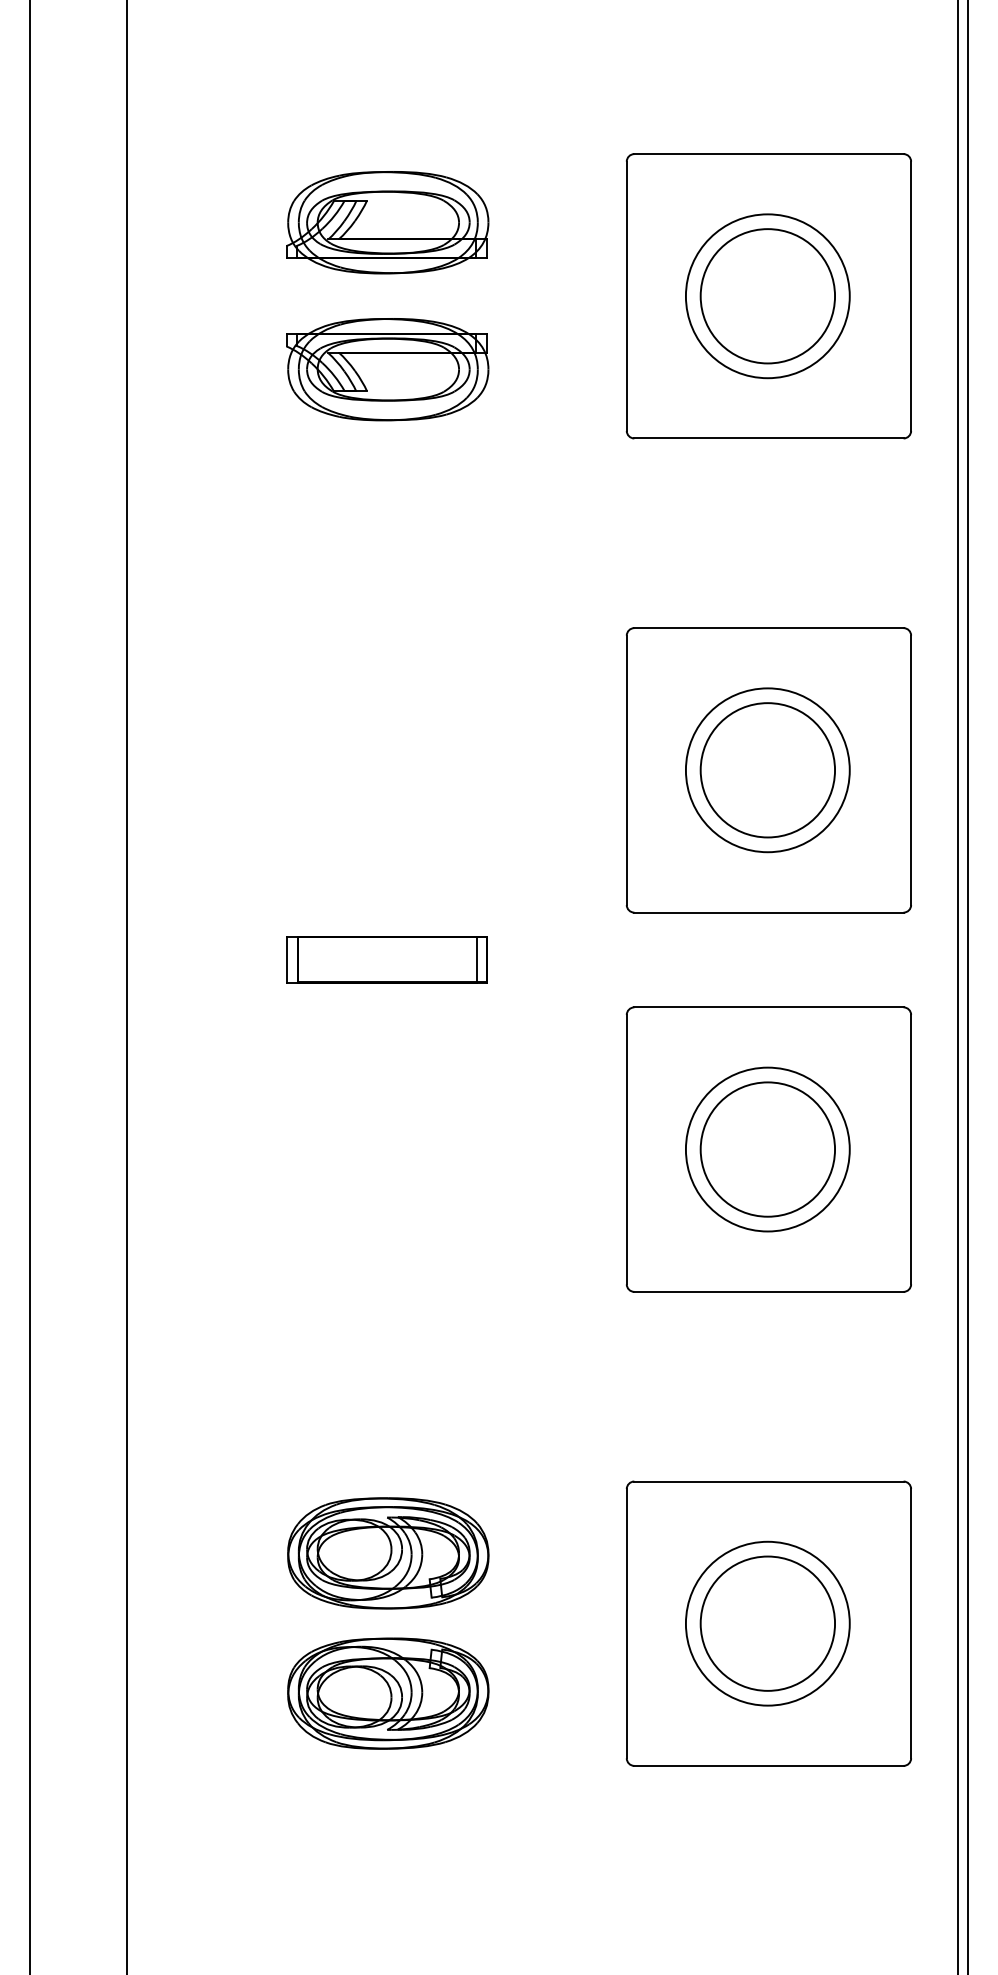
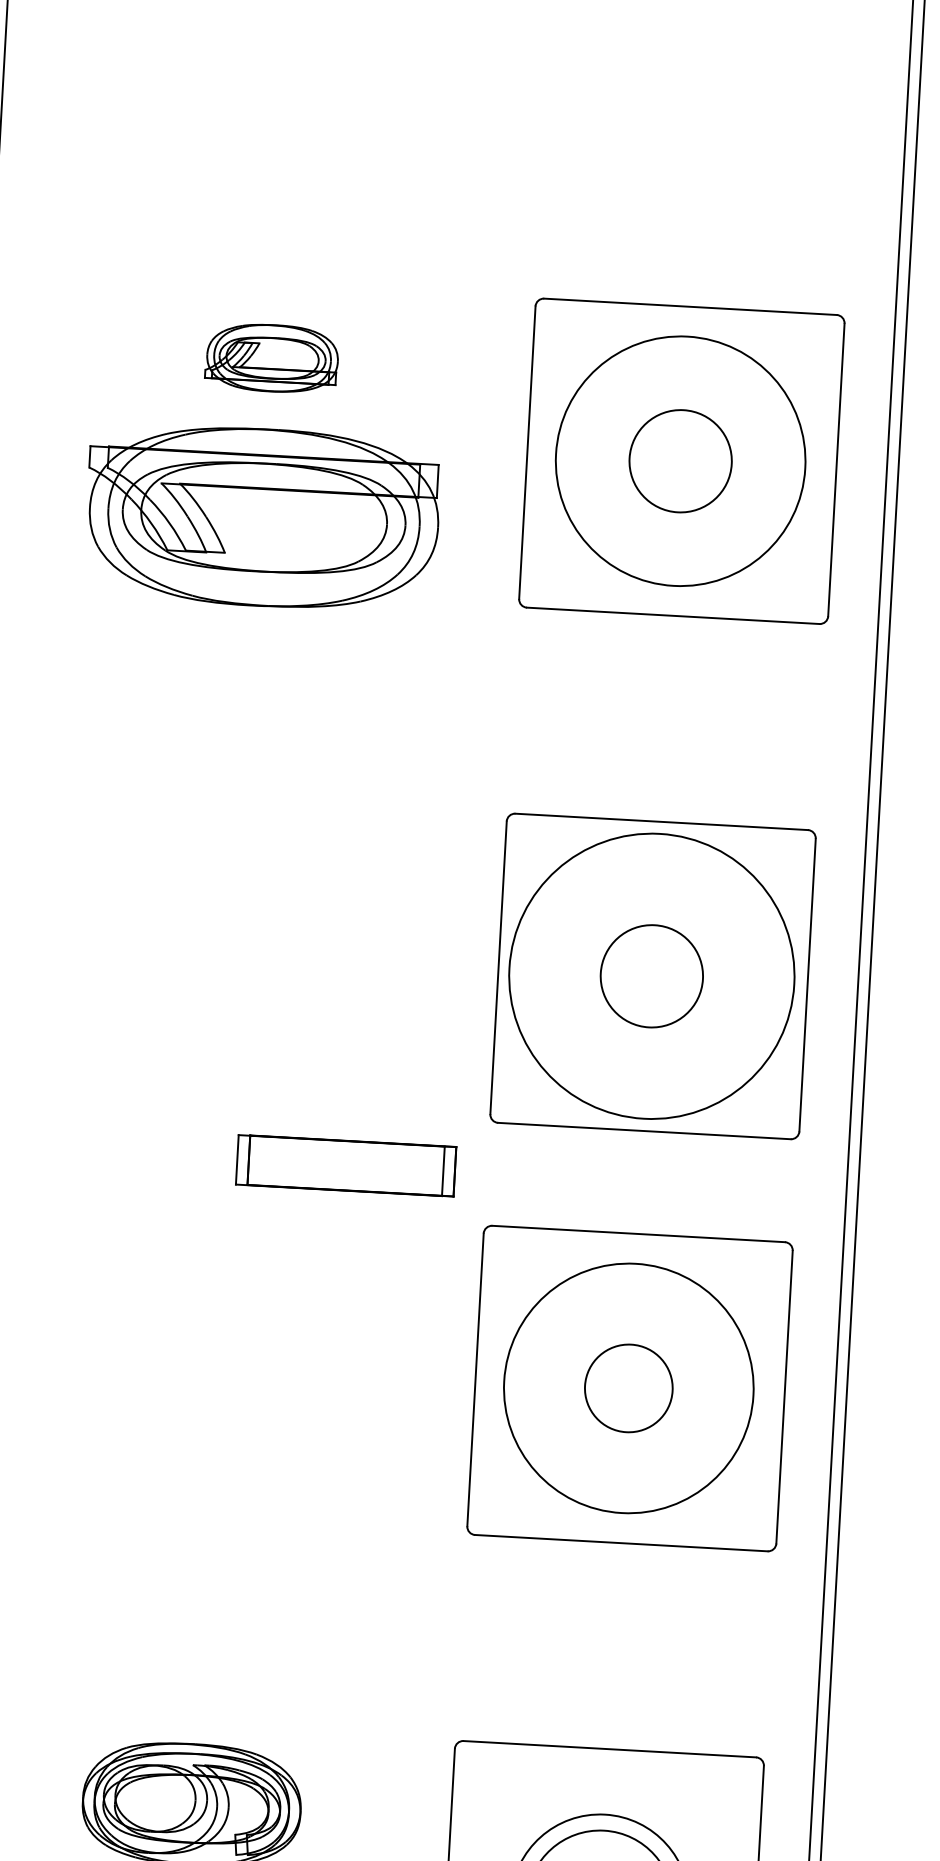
part: (387, 222) -> (271, 357), size x0.6
circle: (767, 296) -> (680, 461), size x0.7
circle: (767, 296) -> (680, 461), size x1.4
part: (387, 369) -> (262, 517), size x1.6
circle: (767, 770) -> (651, 976), size x0.7
circle: (767, 770) -> (651, 976), size x1.6
part: (386, 959) -> (345, 1165), moved
circle: (767, 1149) -> (628, 1388), size x0.6
circle: (767, 1149) -> (628, 1388), size x1.4

